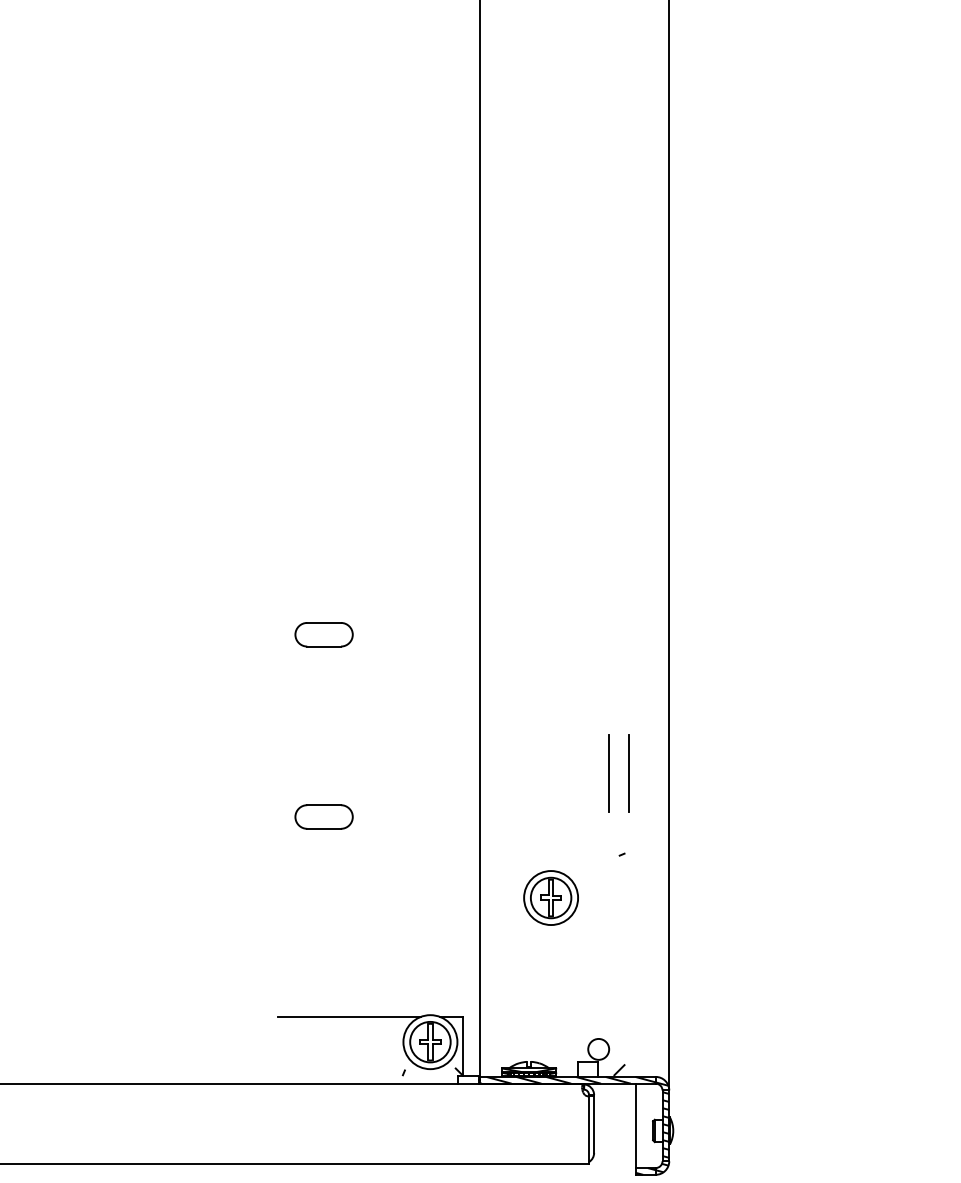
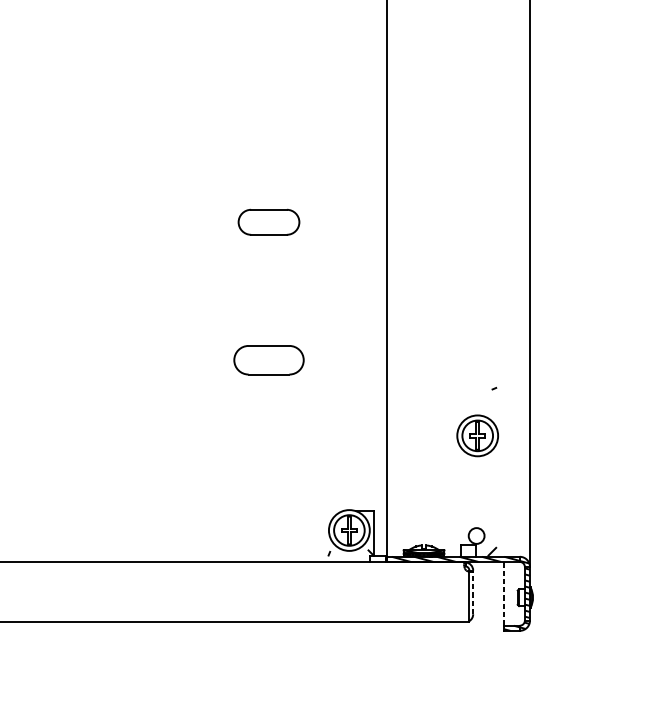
part: (323, 634) -> (268, 222), size x1.4
line: (608, 772) -> (484, 326), removed
line: (628, 772) -> (499, 326), removed
part: (323, 816) -> (268, 359), size x1.6
part: (550, 897) -> (477, 435), moved
line: (349, 1016) -> (288, 511), removed
line: (594, 1124) -> (473, 592), solid -> dashed
line: (635, 1125) -> (504, 593), solid -> dashed

